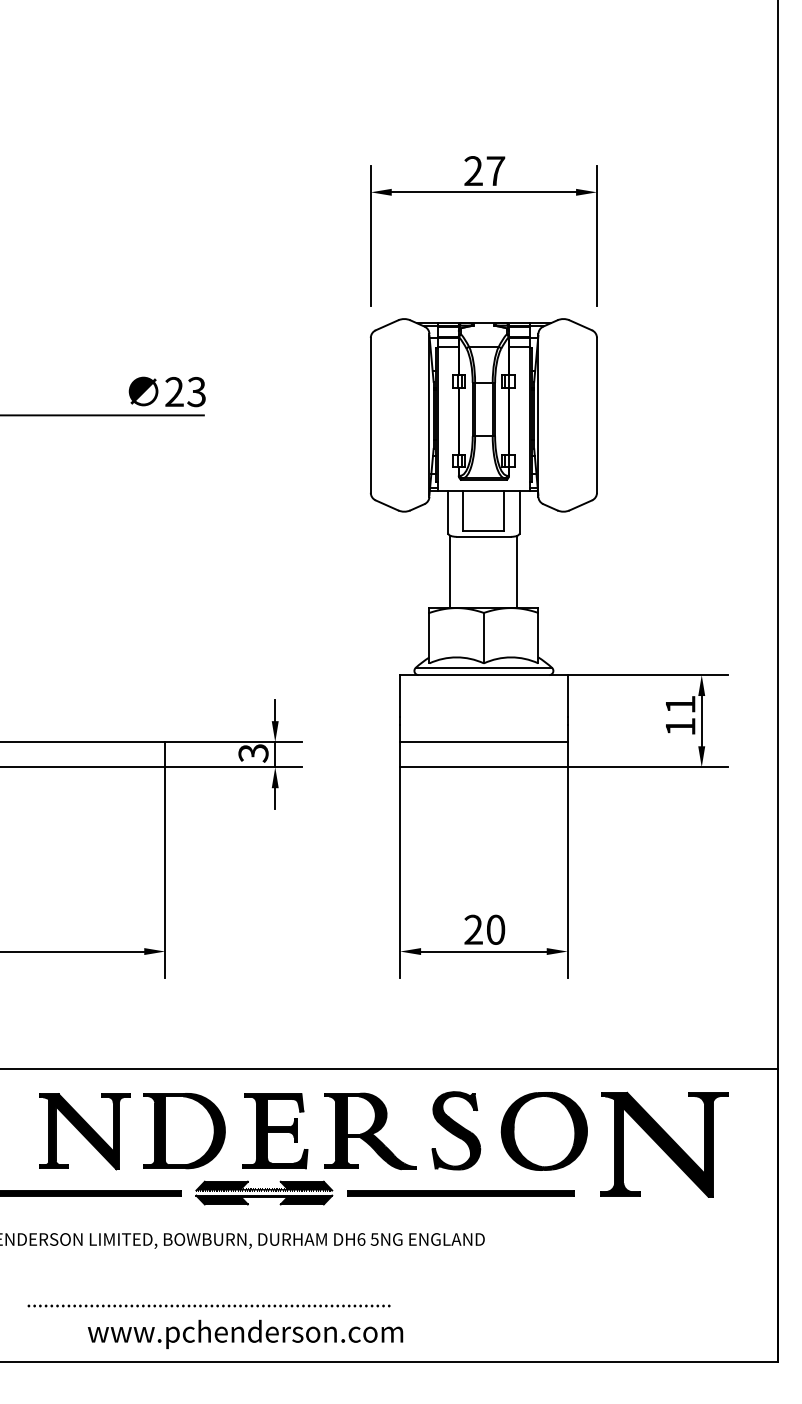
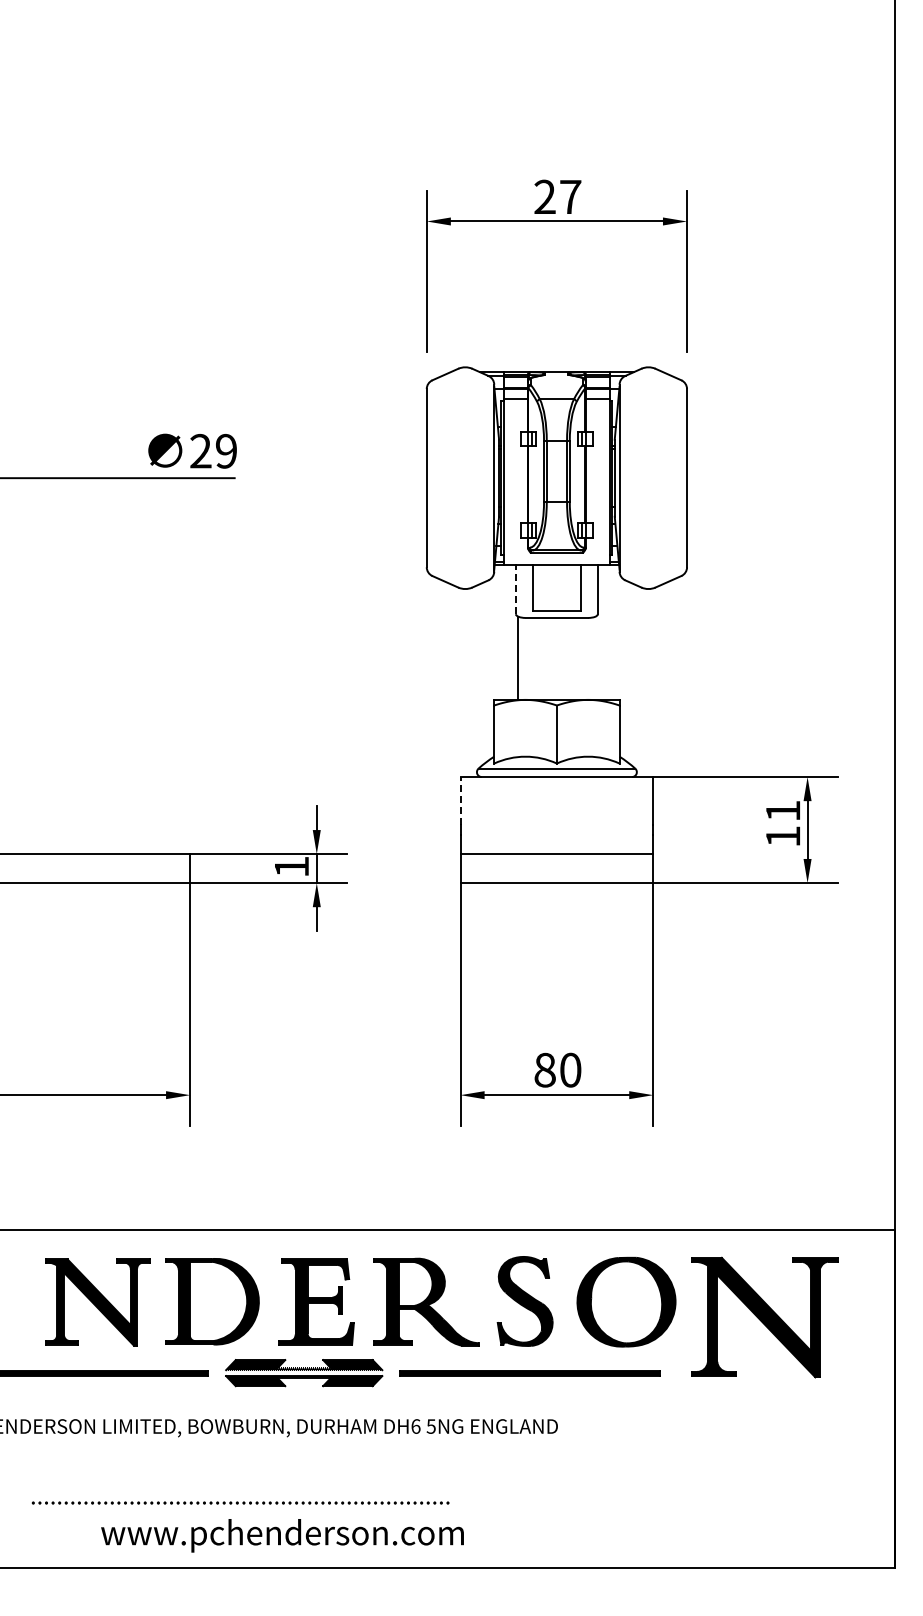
text: (195, 392) -> (225, 451), 23 -> 29
line: (447, 512) -> (515, 589), solid -> dashed
line: (517, 571) -> (595, 657), removed
line: (400, 695) -> (460, 800), solid -> dashed
text: (253, 753) -> (291, 867), 3 -> 1
text: (473, 929) -> (544, 1069), 20 -> 80

